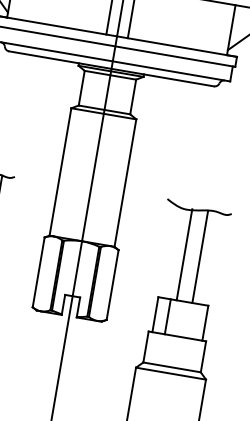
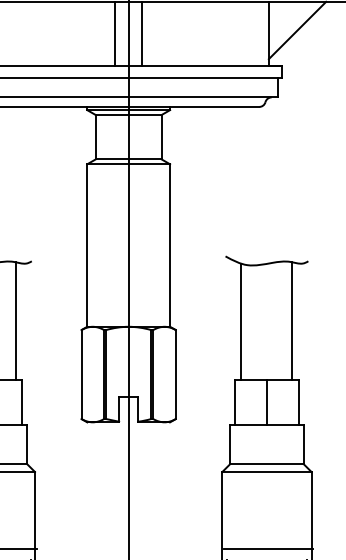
line: (184, 254) -> (241, 321), moved
line: (200, 256) -> (292, 320), moved
line: (167, 316) -> (266, 401), moved

